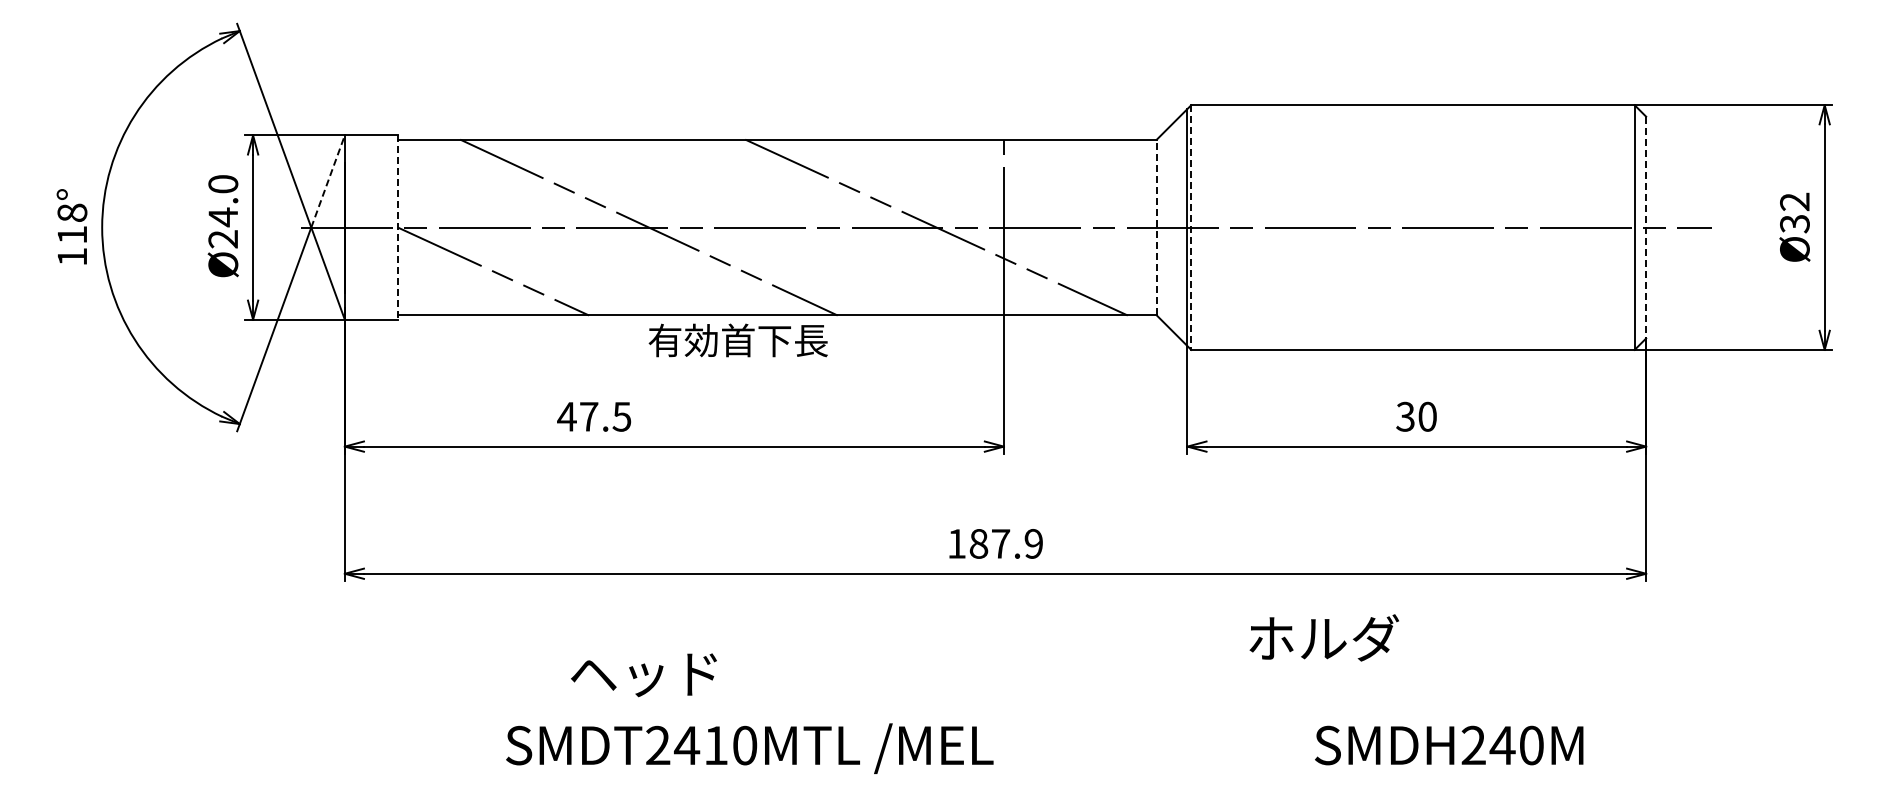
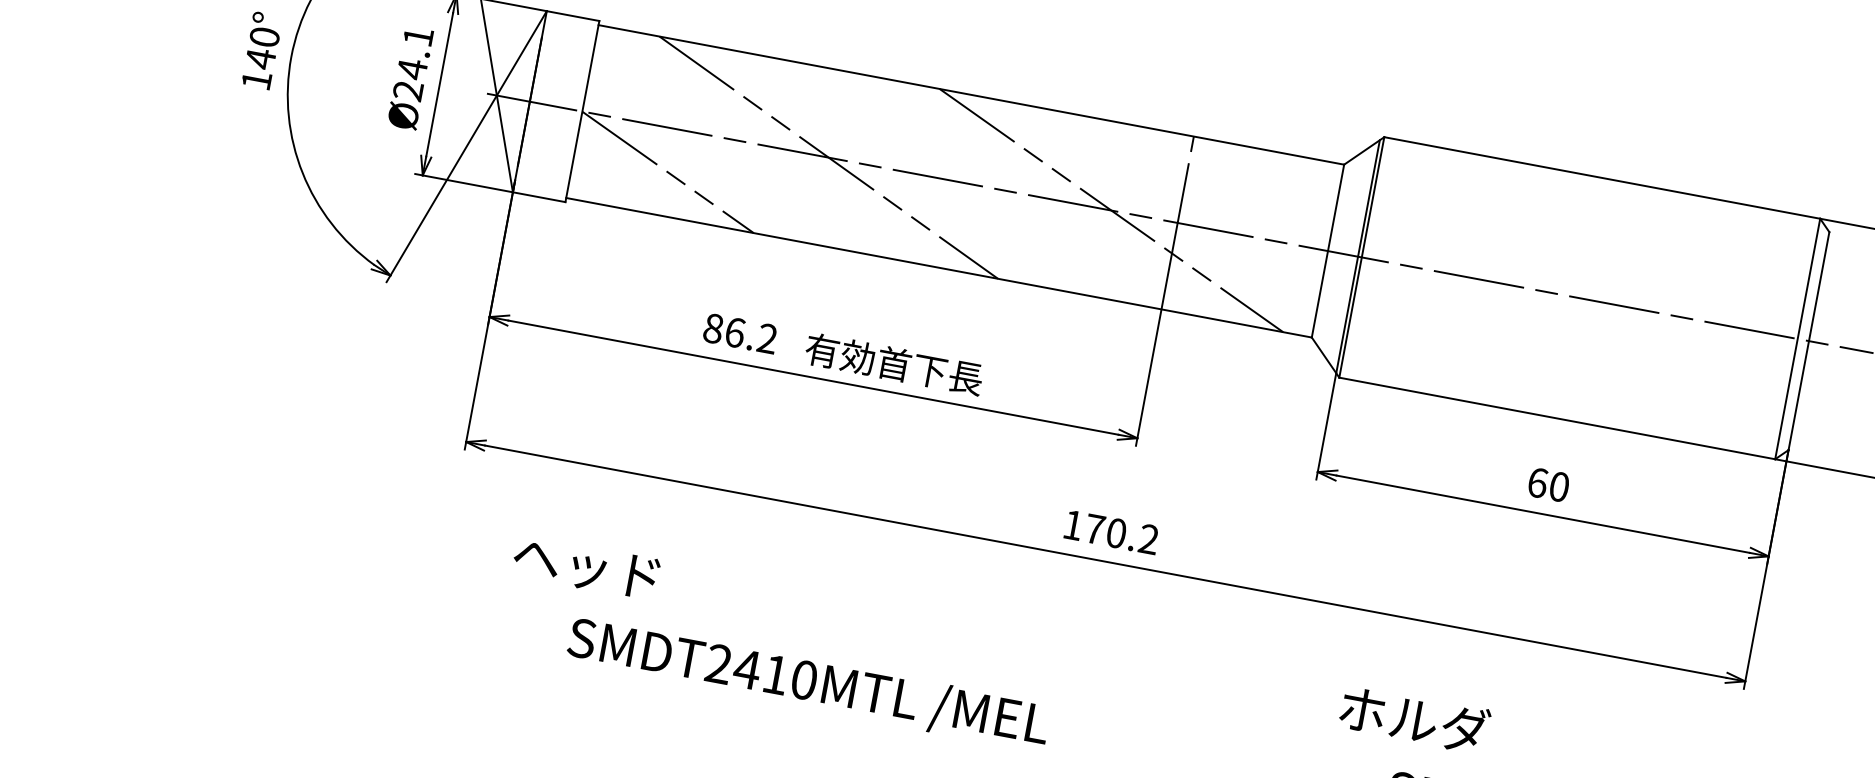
line: (328, 181) -> (522, 53), dashed -> solid
text: (223, 184) -> (418, 37), Ø24.0 -> Ø24.1
text: (72, 224) -> (262, 48), 118° -> 140°
line: (1156, 227) -> (1327, 250), dashed -> solid
line: (1646, 227) -> (1809, 341), dashed -> solid
line: (398, 228) -> (582, 112), dashed -> solid
line: (1191, 228) -> (1361, 258), dashed -> solid
text: (737, 340) -> (893, 364), moved
text: (594, 416) -> (740, 333), 47.5 -> 86.2
text: (1405, 416) -> (1537, 482), 30 -> 60
text: (1005, 543) -> (1121, 533), 187.9 -> 170.2
text: (1323, 637) -> (1414, 718), moved
text: (643, 675) -> (585, 567), moved
text: (749, 748) -> (808, 683), moved

